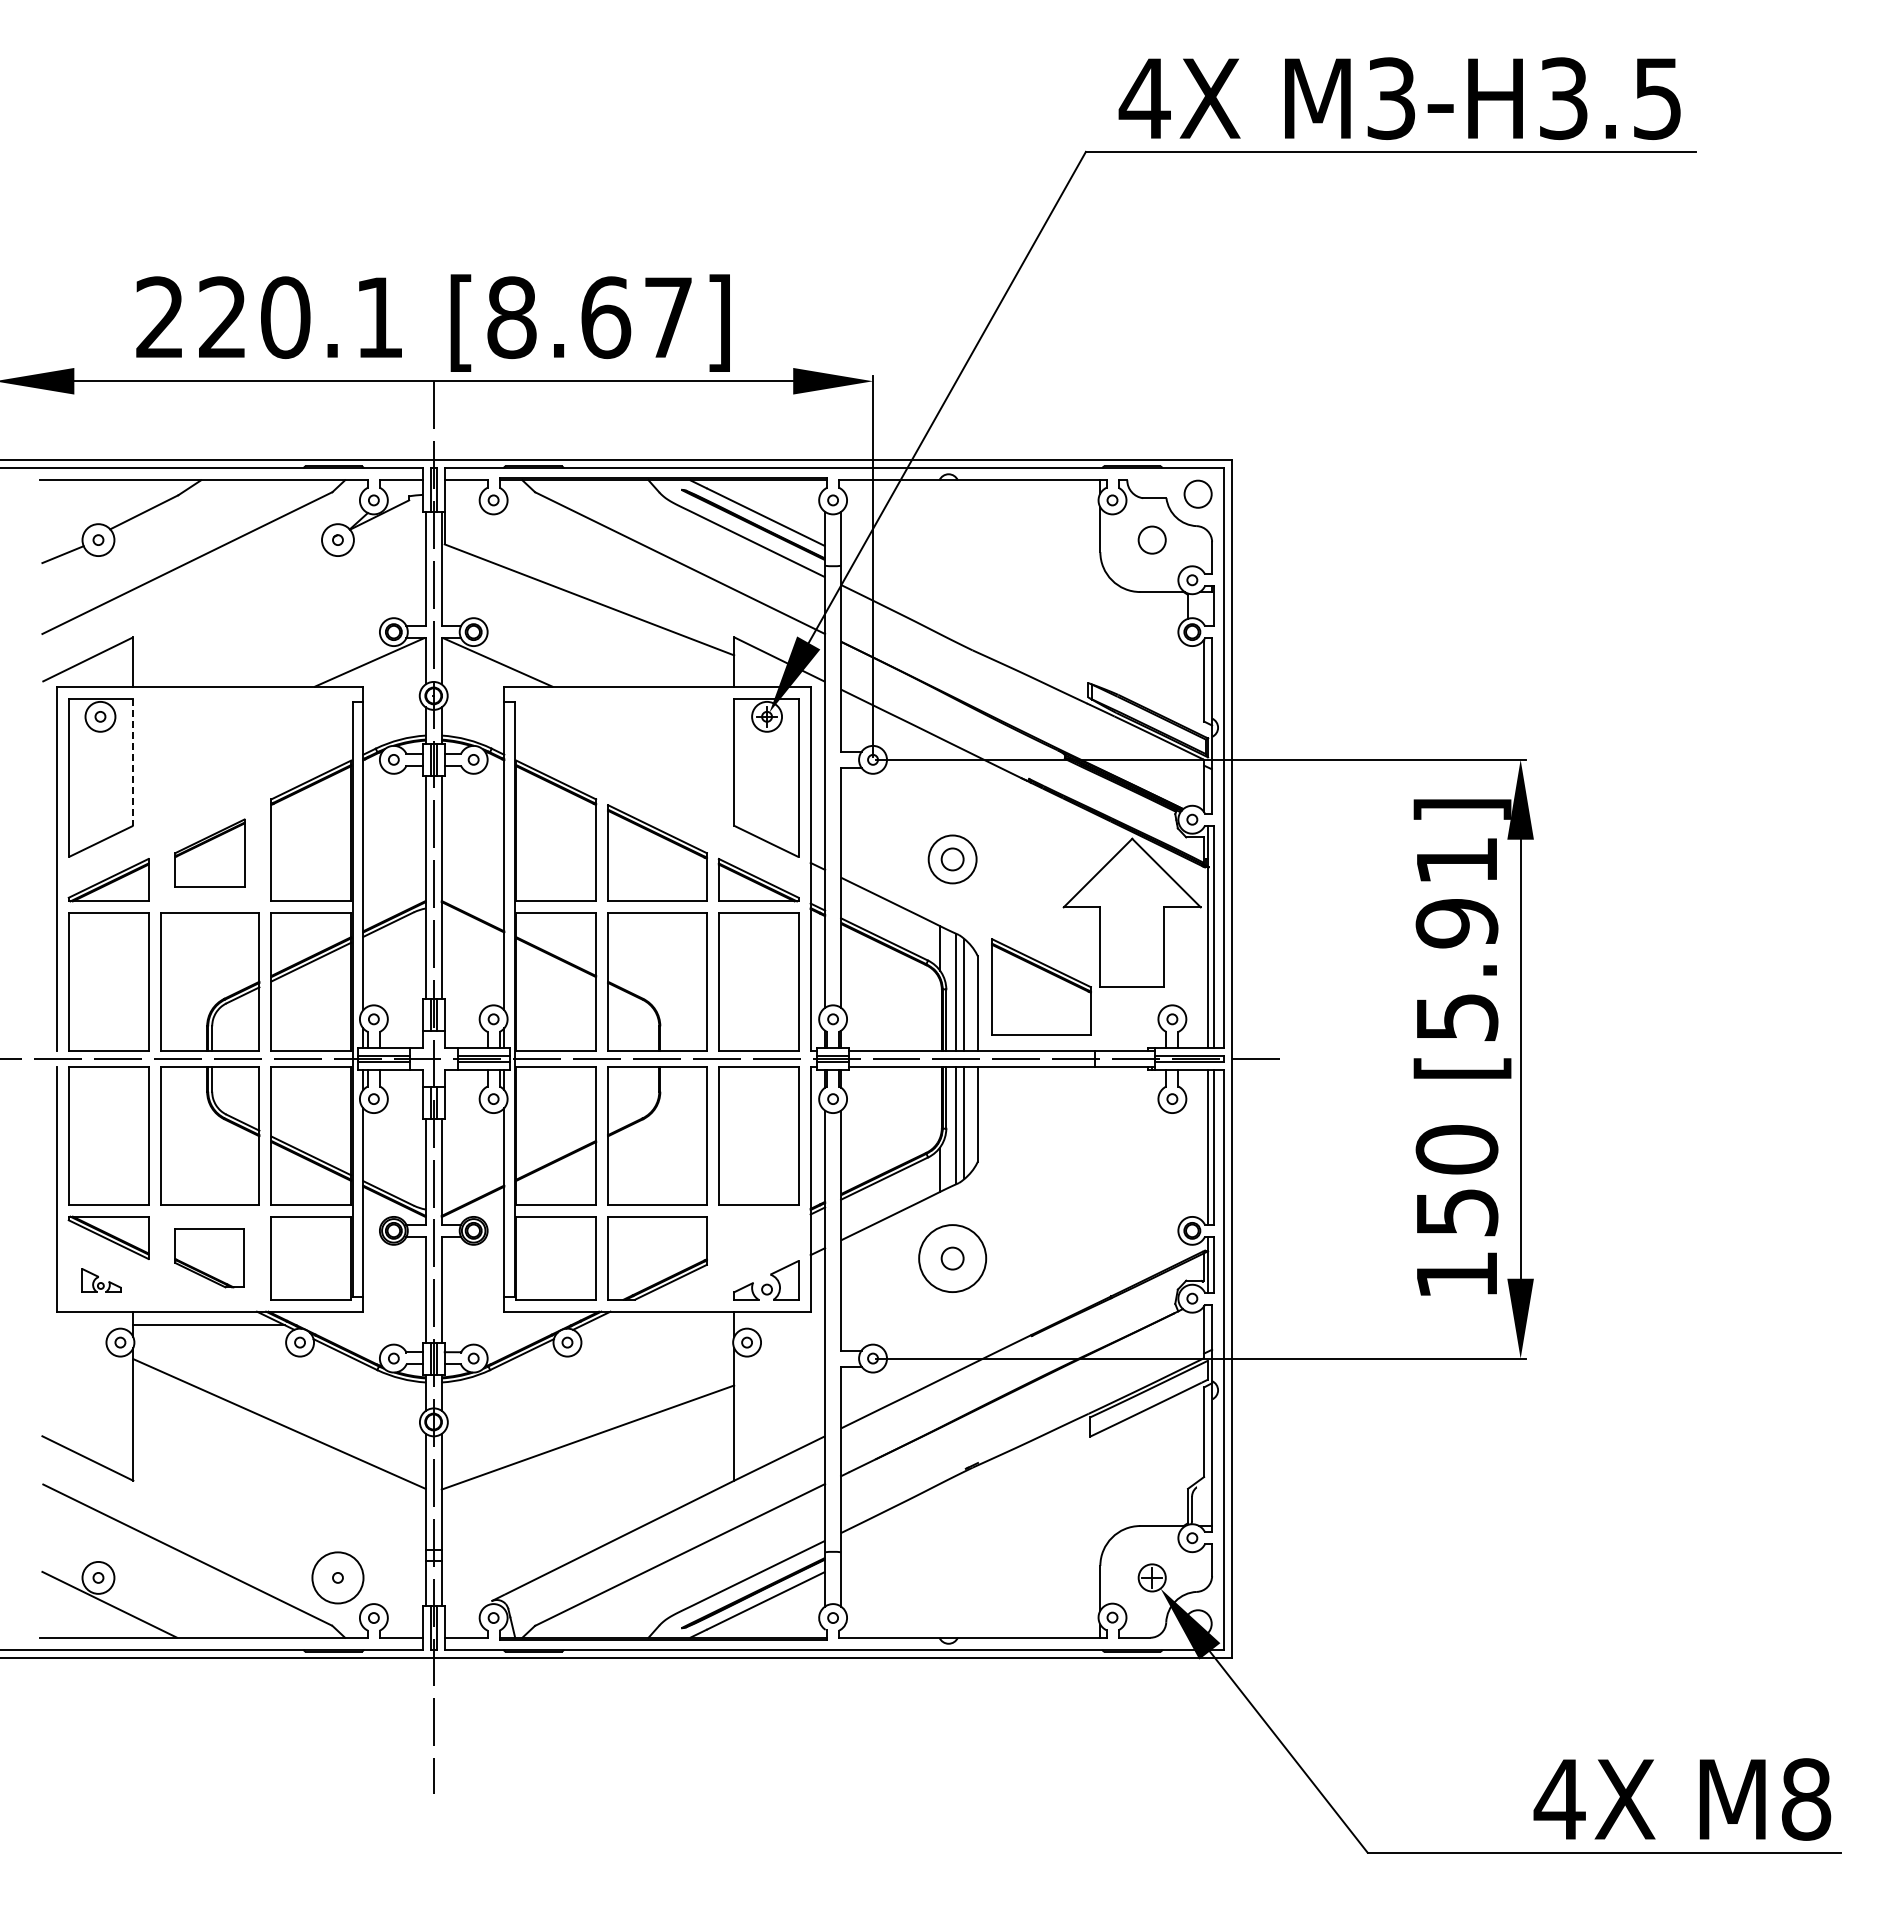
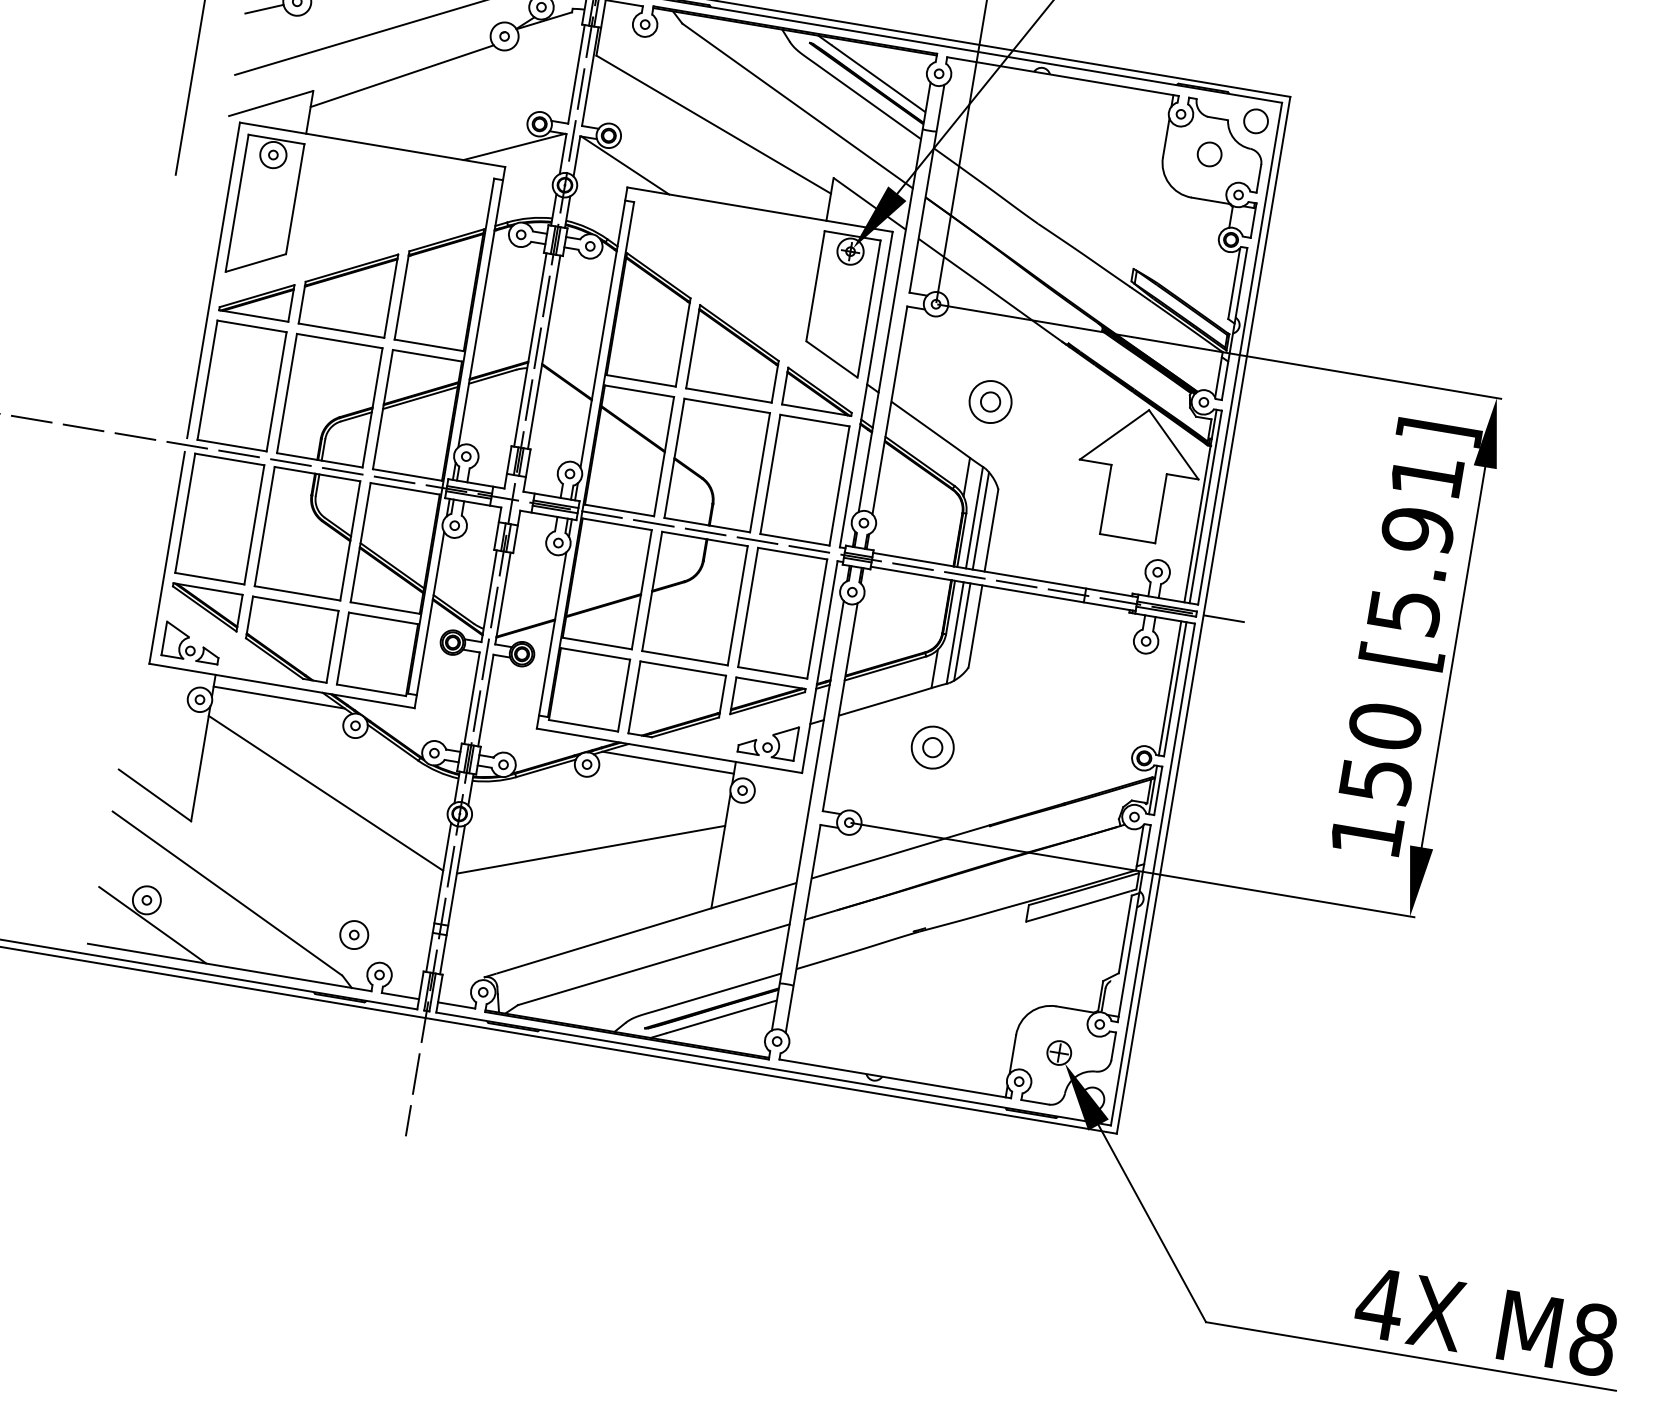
line: (230, 603) -> (402, 75), added
line: (133, 762) -> (295, 199), dashed -> solid
part: (209, 852) -> (348, 288), size x1.43
part: (1041, 986) -> (1049, 524), removed
part: (758, 1237) -> (767, 701), added
part: (209, 1258) -> (289, 639), size x1.43
circle: (952, 1258) -> (932, 747), size x0.71
part: (101, 1280) -> (192, 643), size x1.67
line: (658, 1325) -> (668, 762), added
circle: (337, 1577) -> (353, 934), size x0.62

